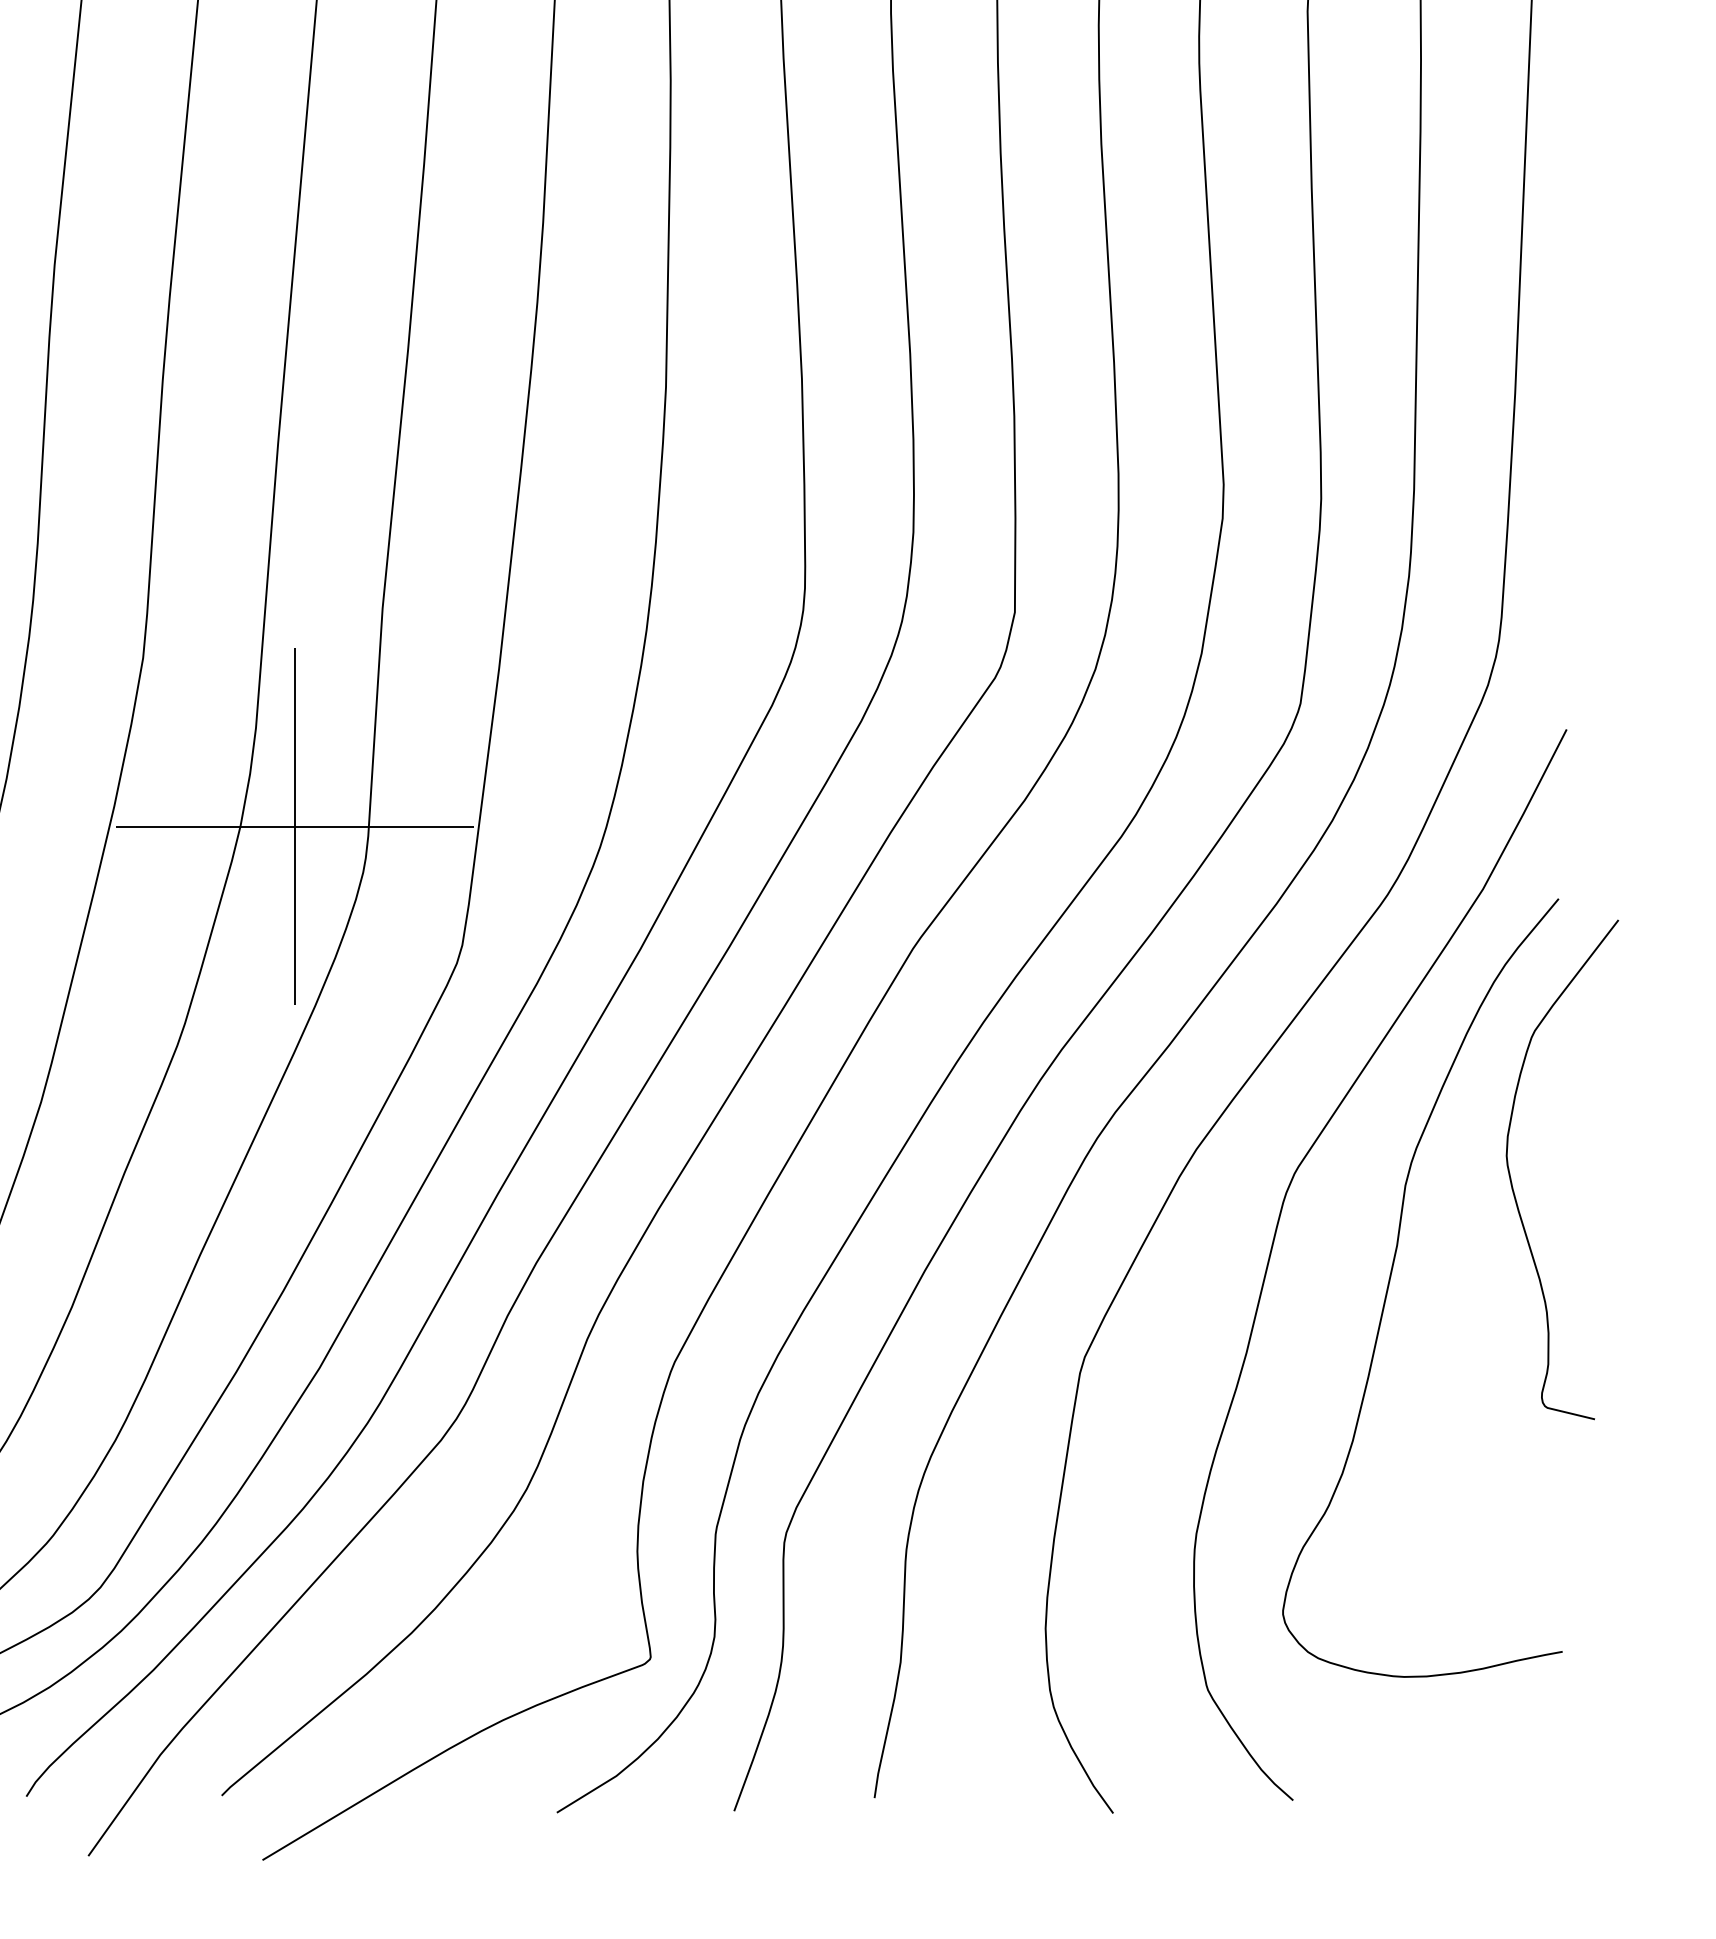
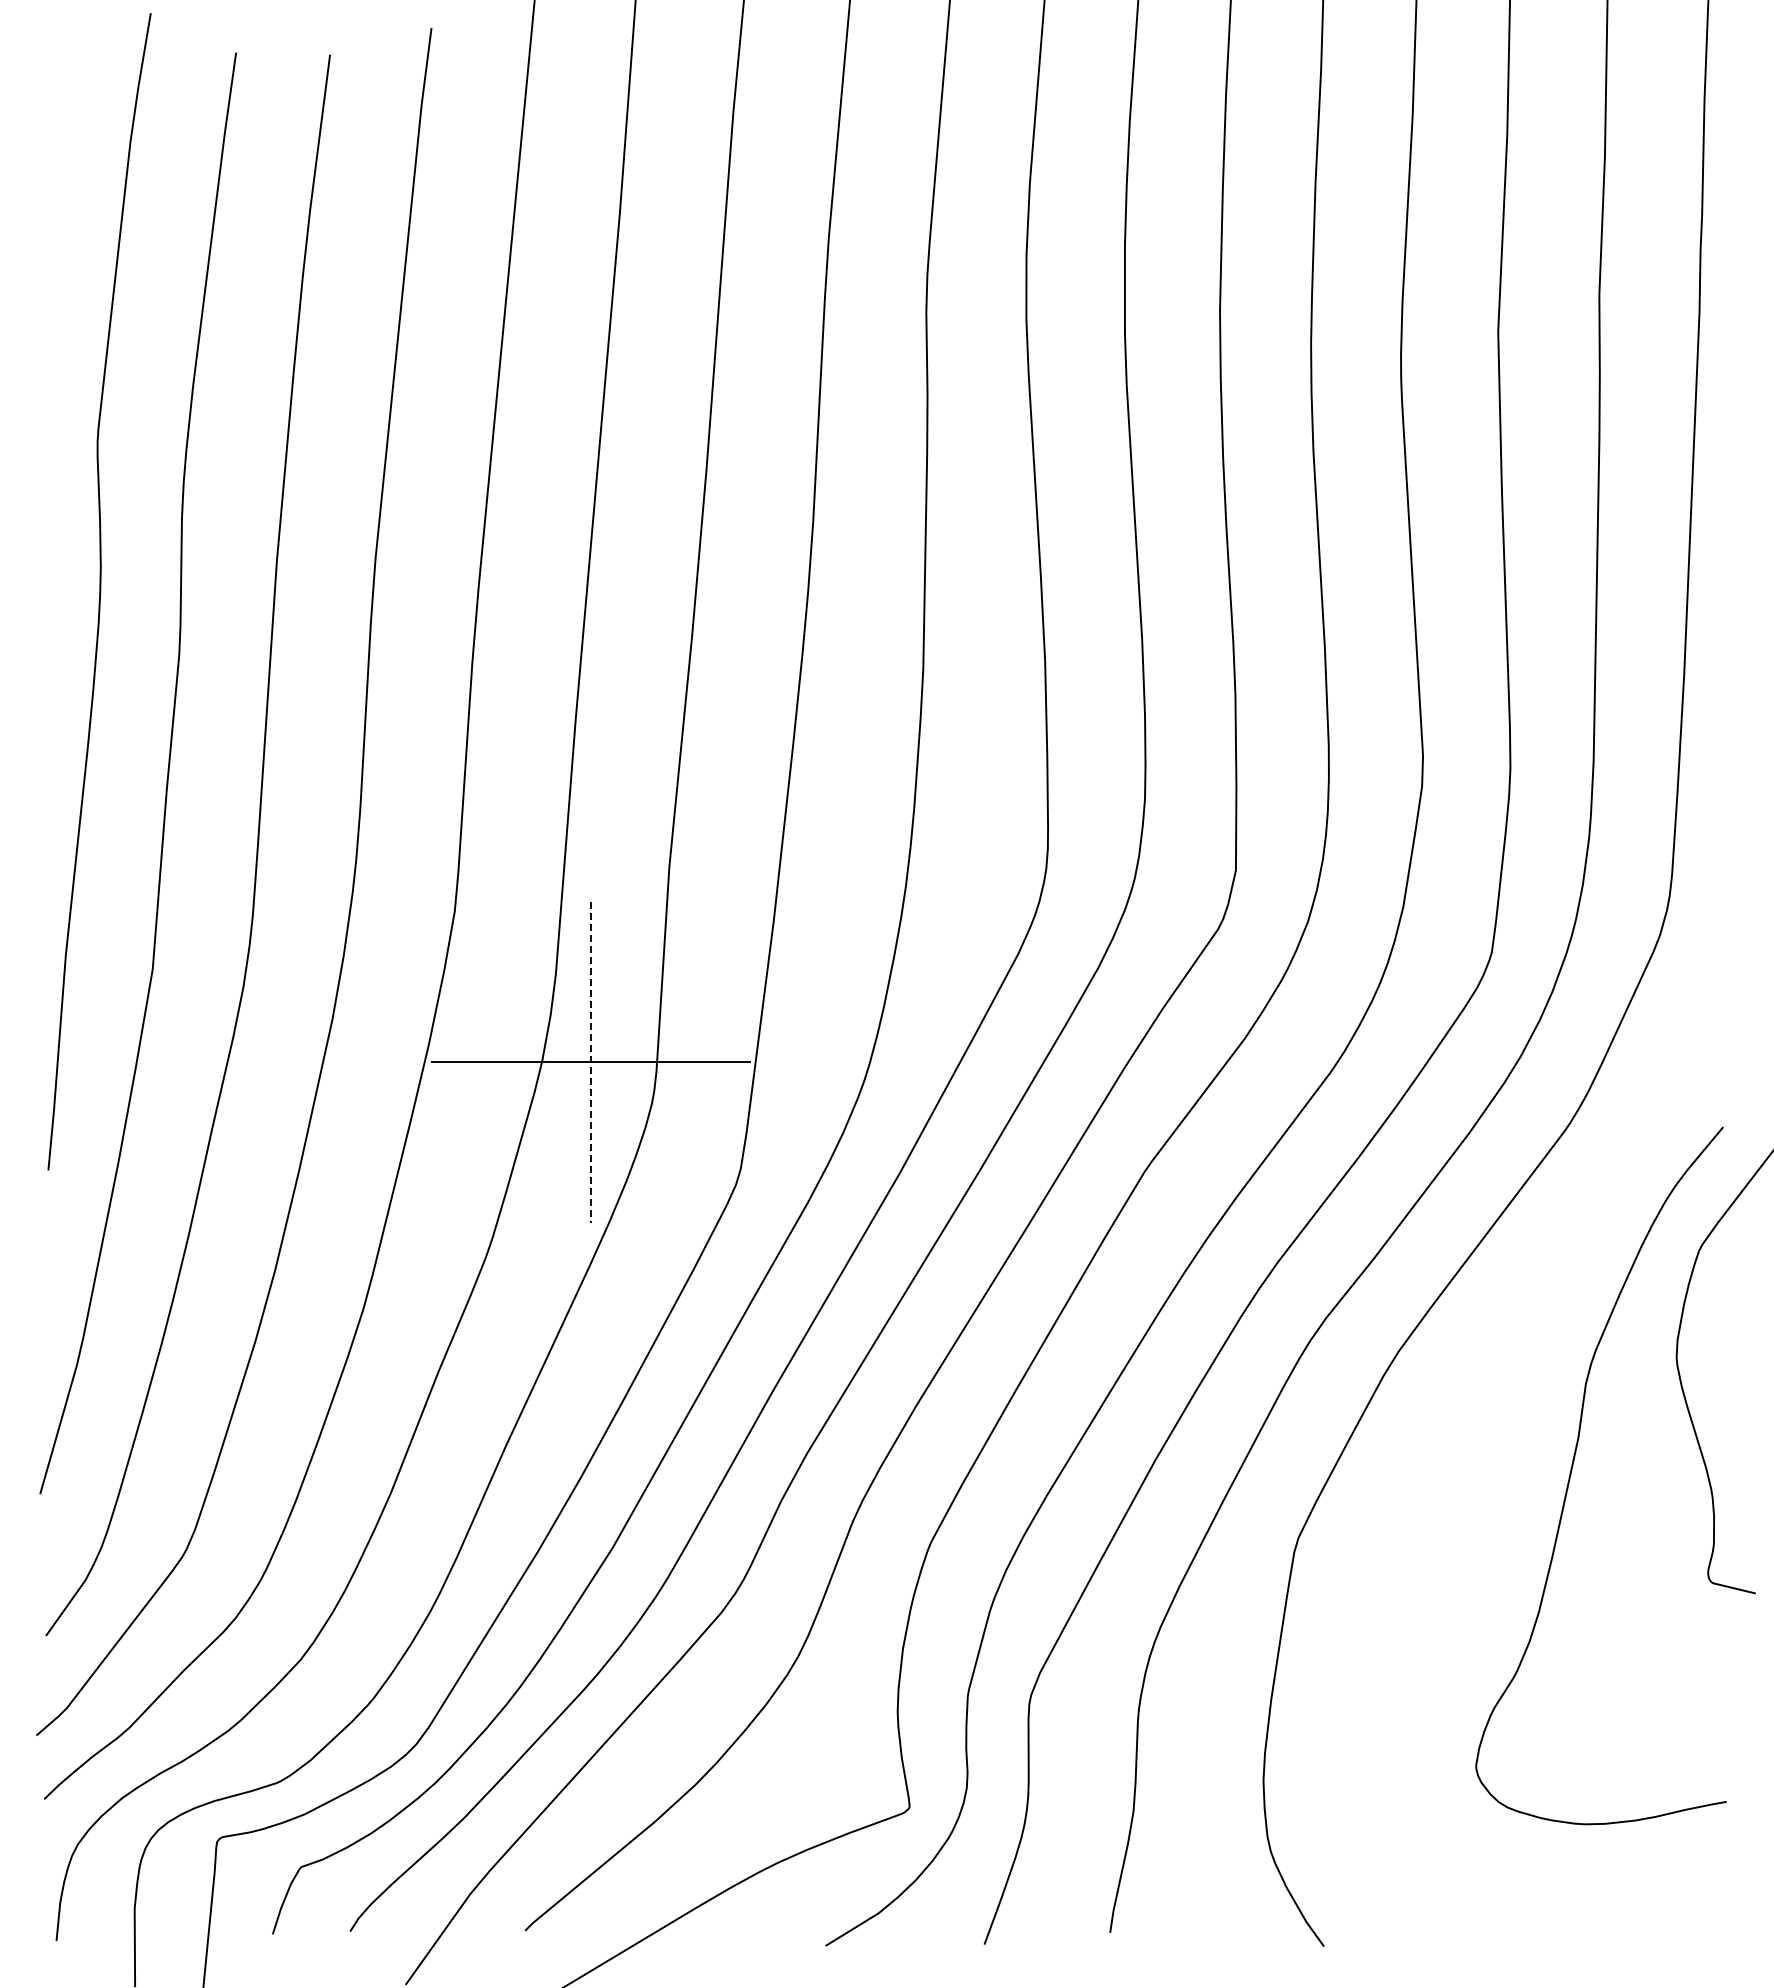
line: (295, 826) -> (591, 1062), solid -> dashed
curve: (1275, 1238) -> (1469, 1431), removed

